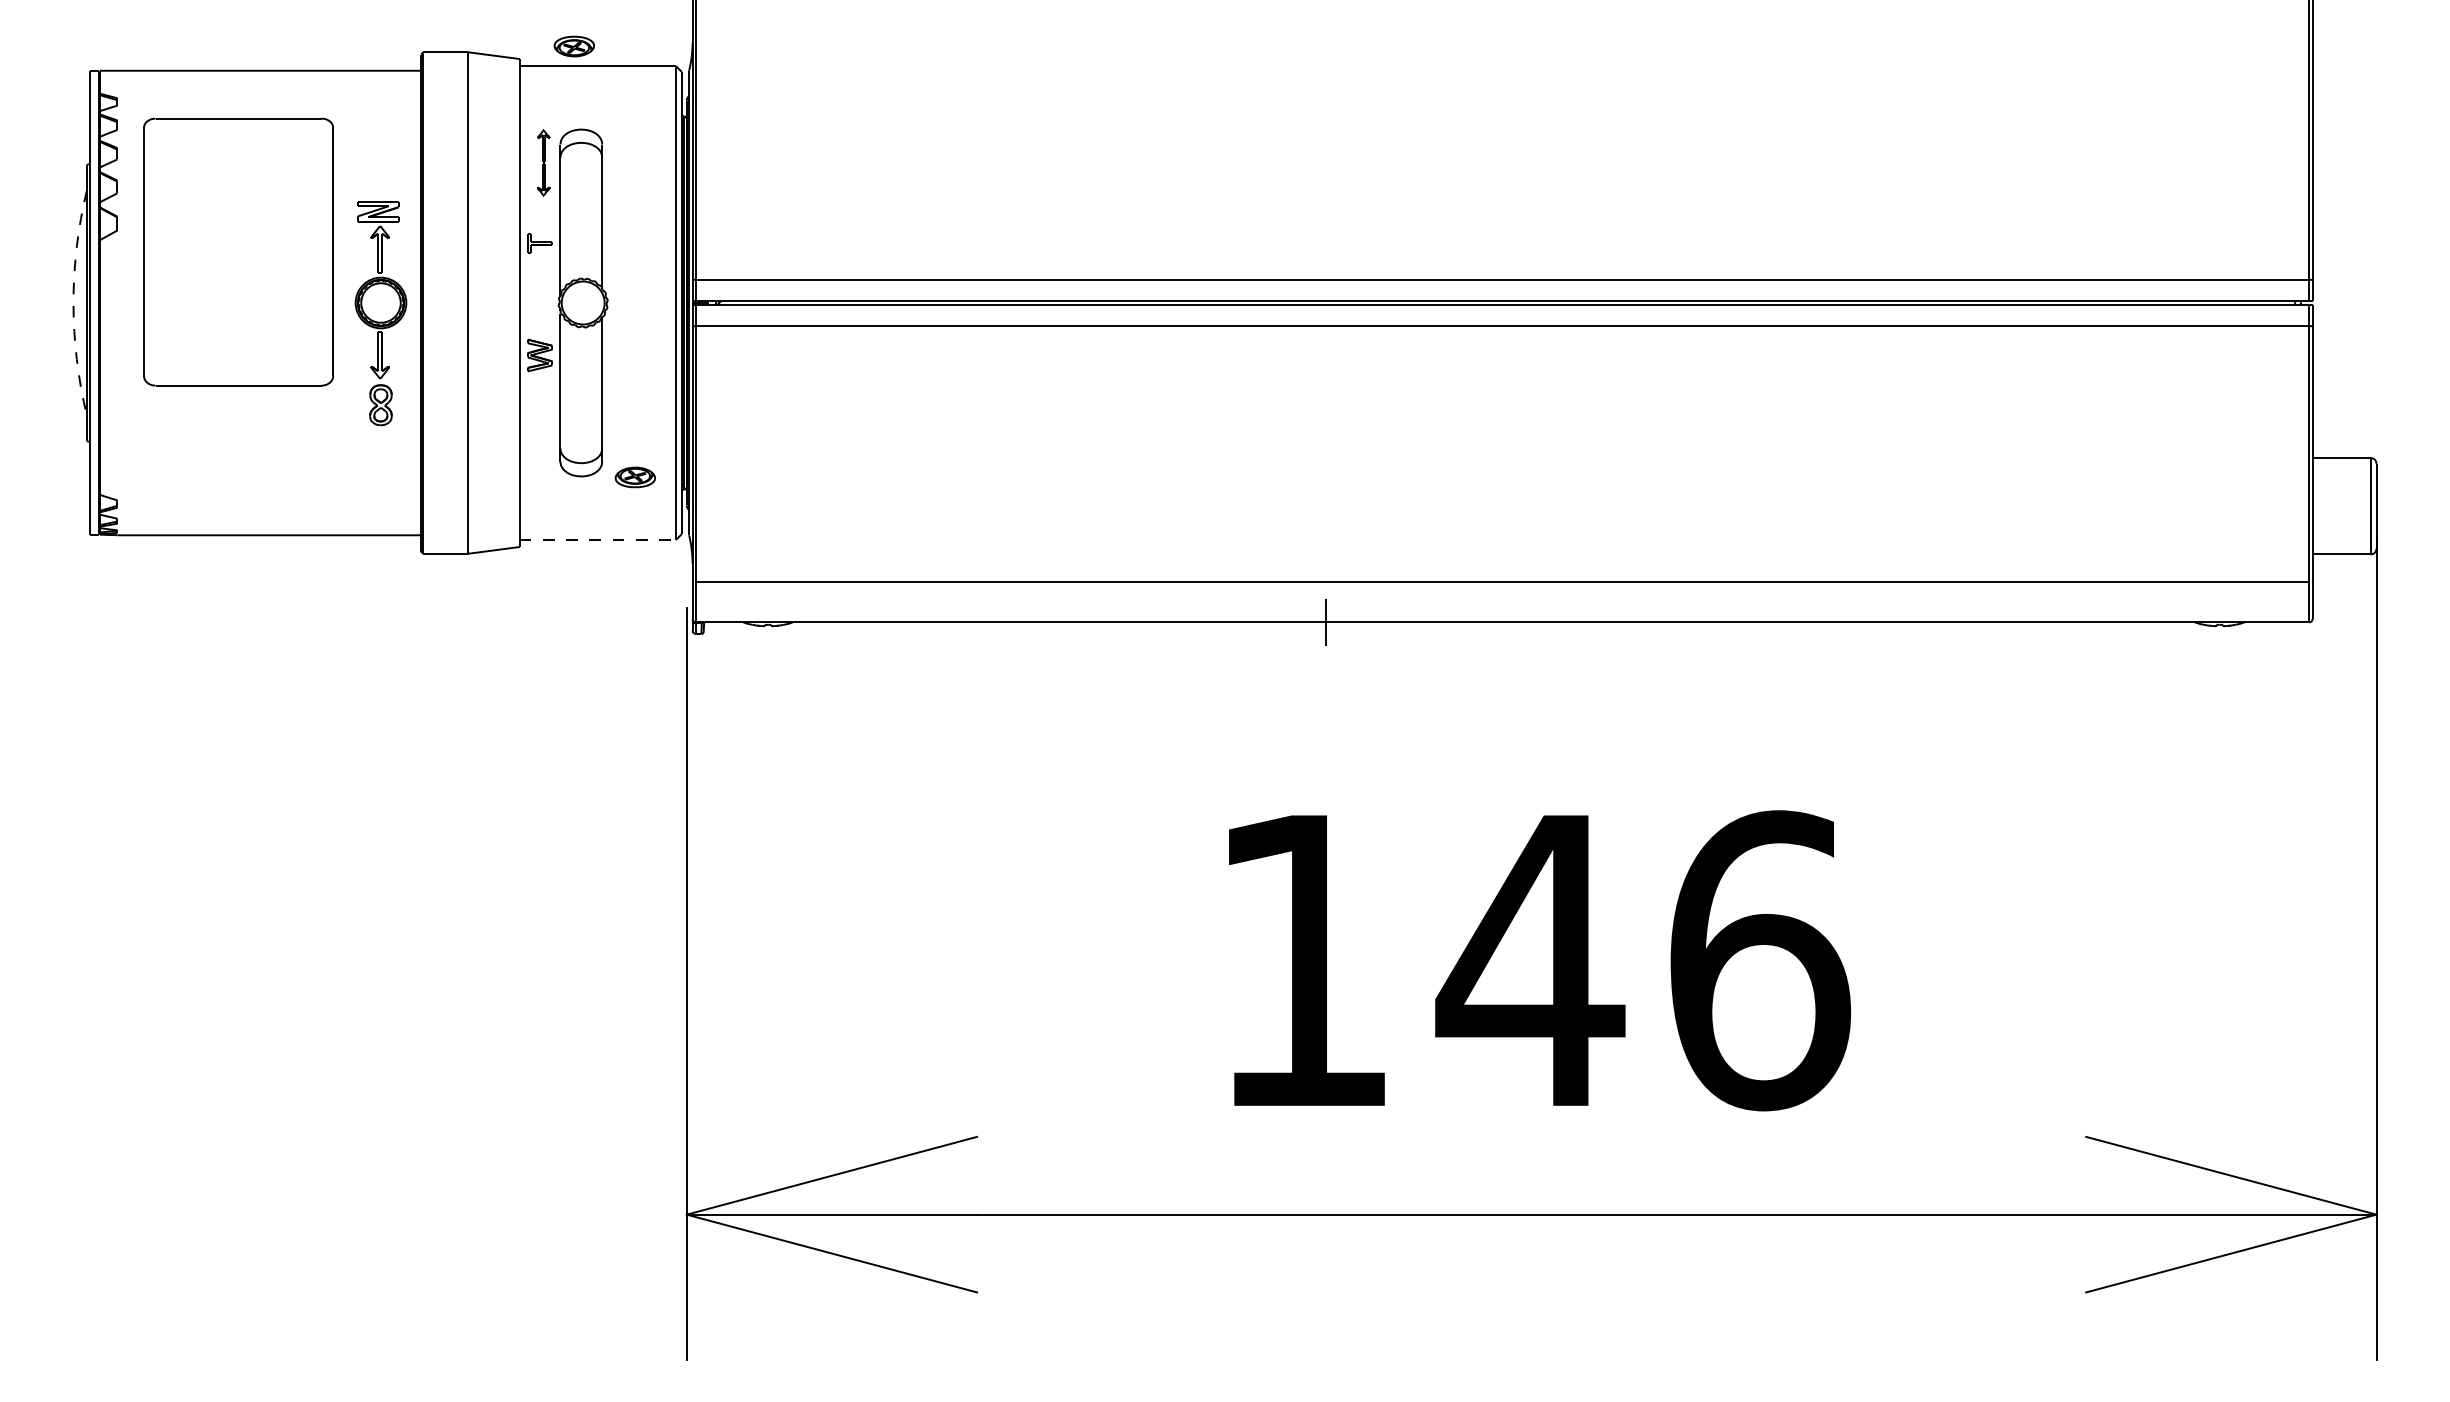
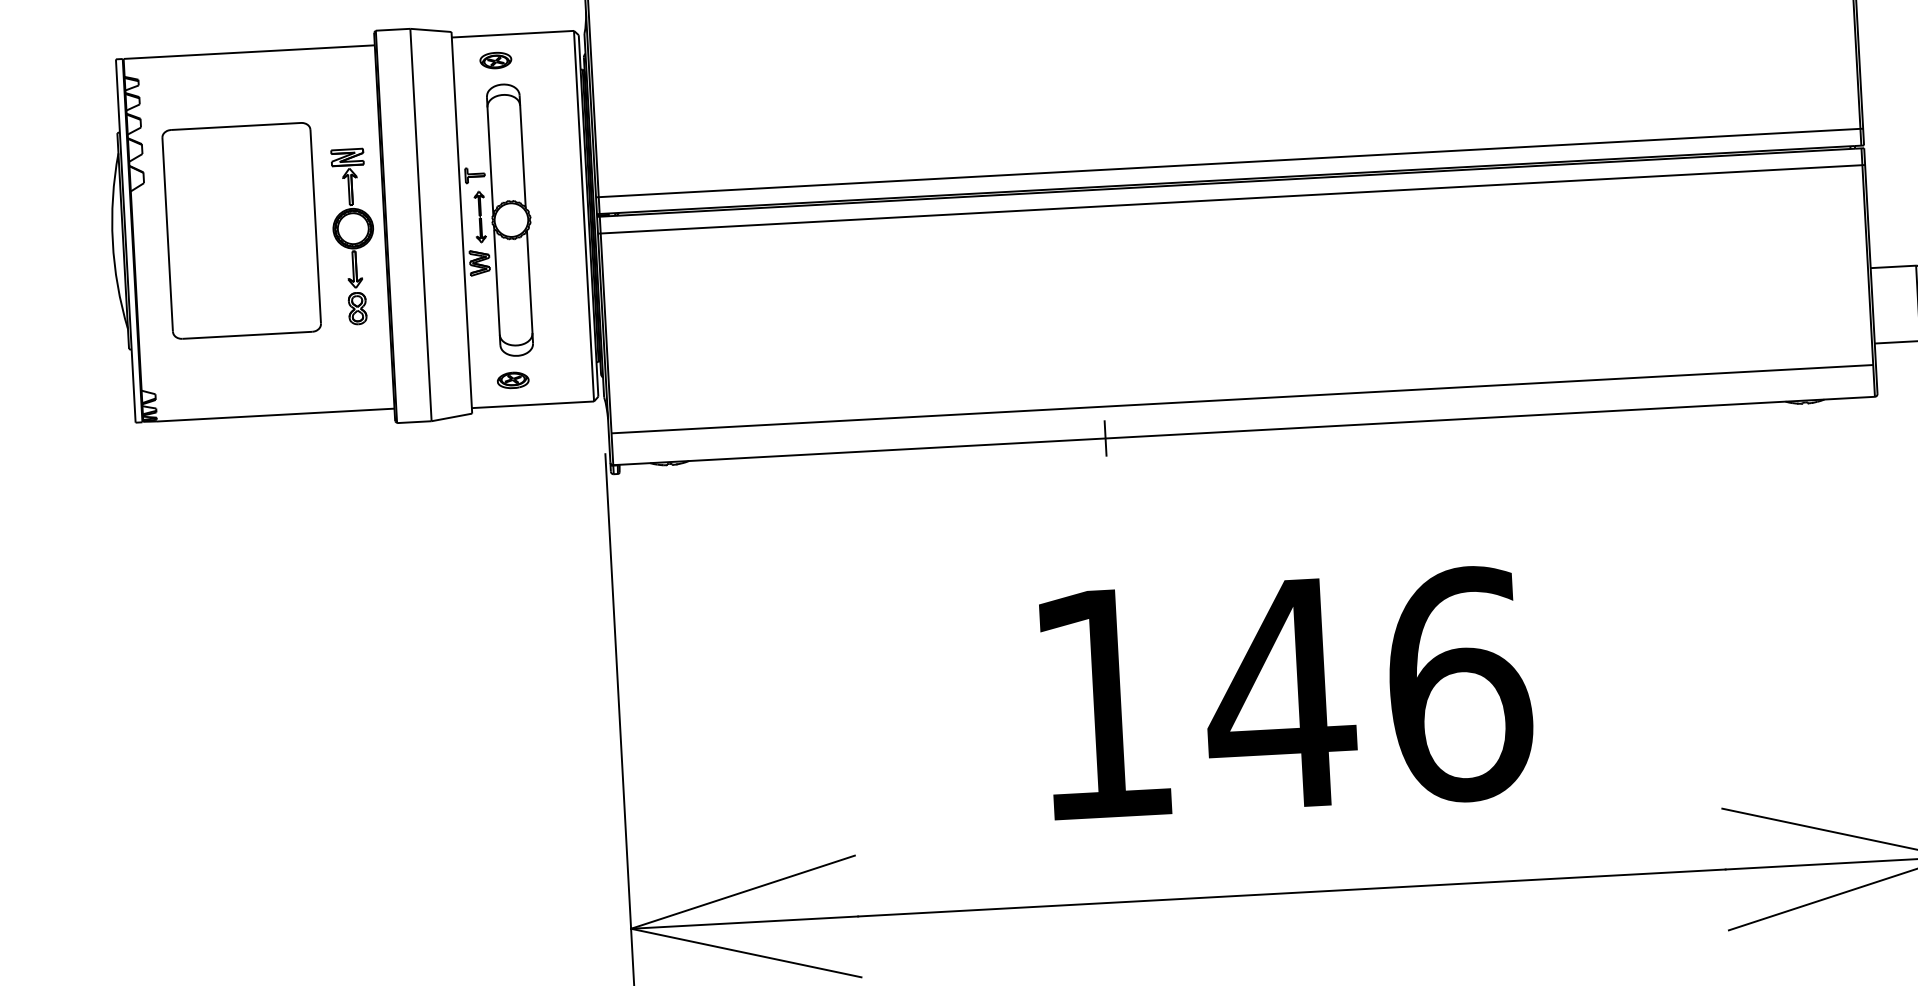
part: (573, 46) -> (495, 60), moved
part: (543, 162) -> (480, 216), moved
part: (238, 251) -> (241, 230), moved
line: (73, 303) -> (112, 242), dashed -> solid
part: (634, 477) -> (512, 380), moved
line: (598, 539) -> (533, 404), dashed -> solid

